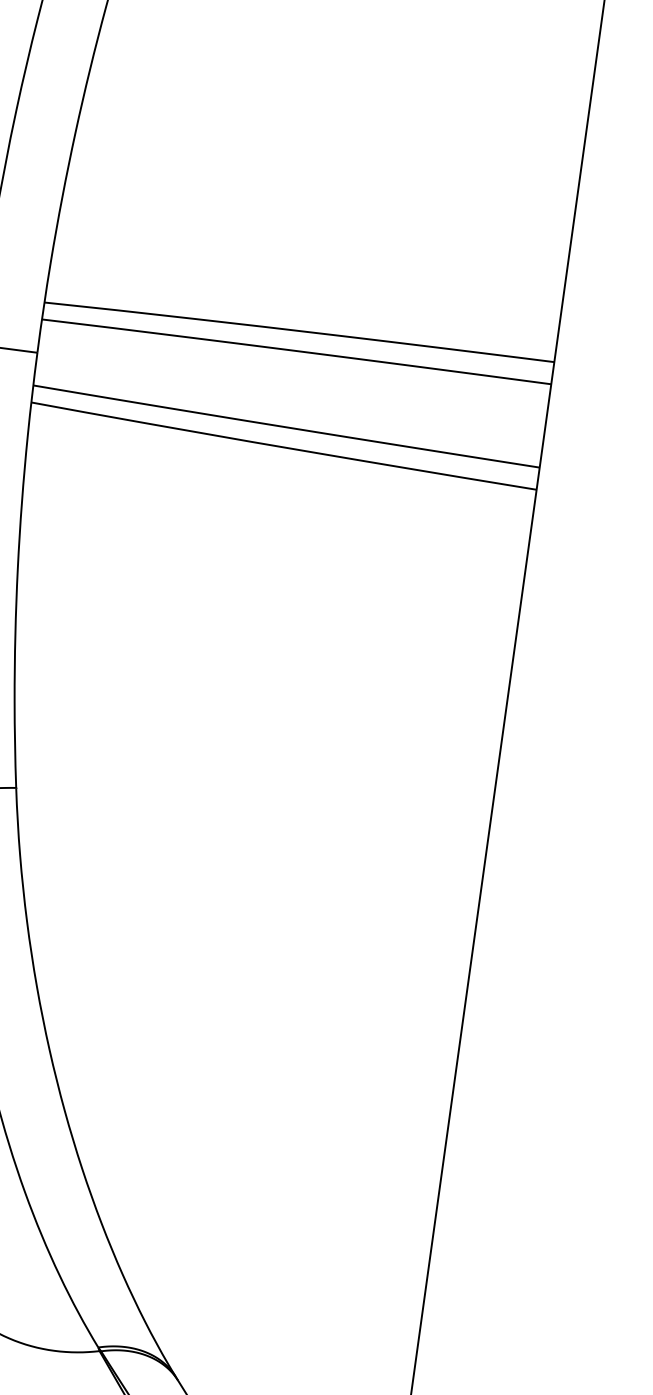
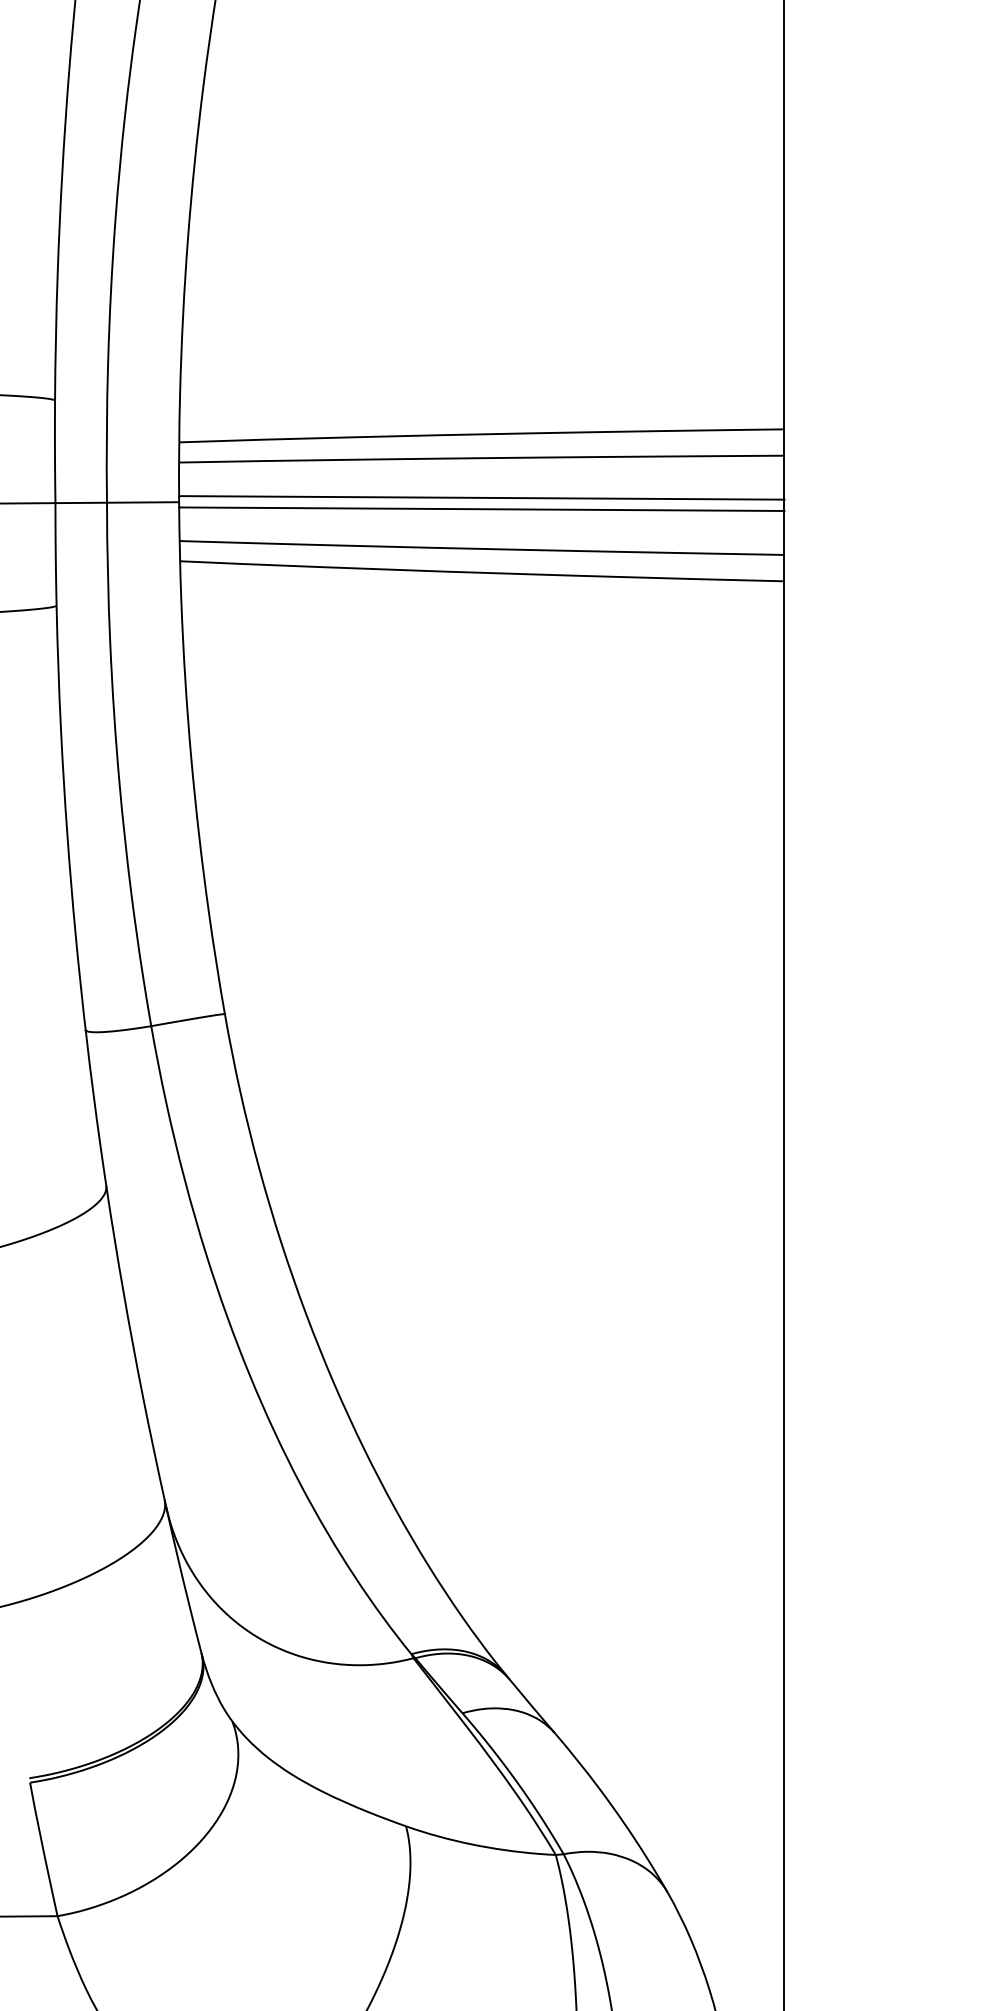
line: (291, 384) -> (481, 497), added
line: (290, 394) -> (481, 509), added

